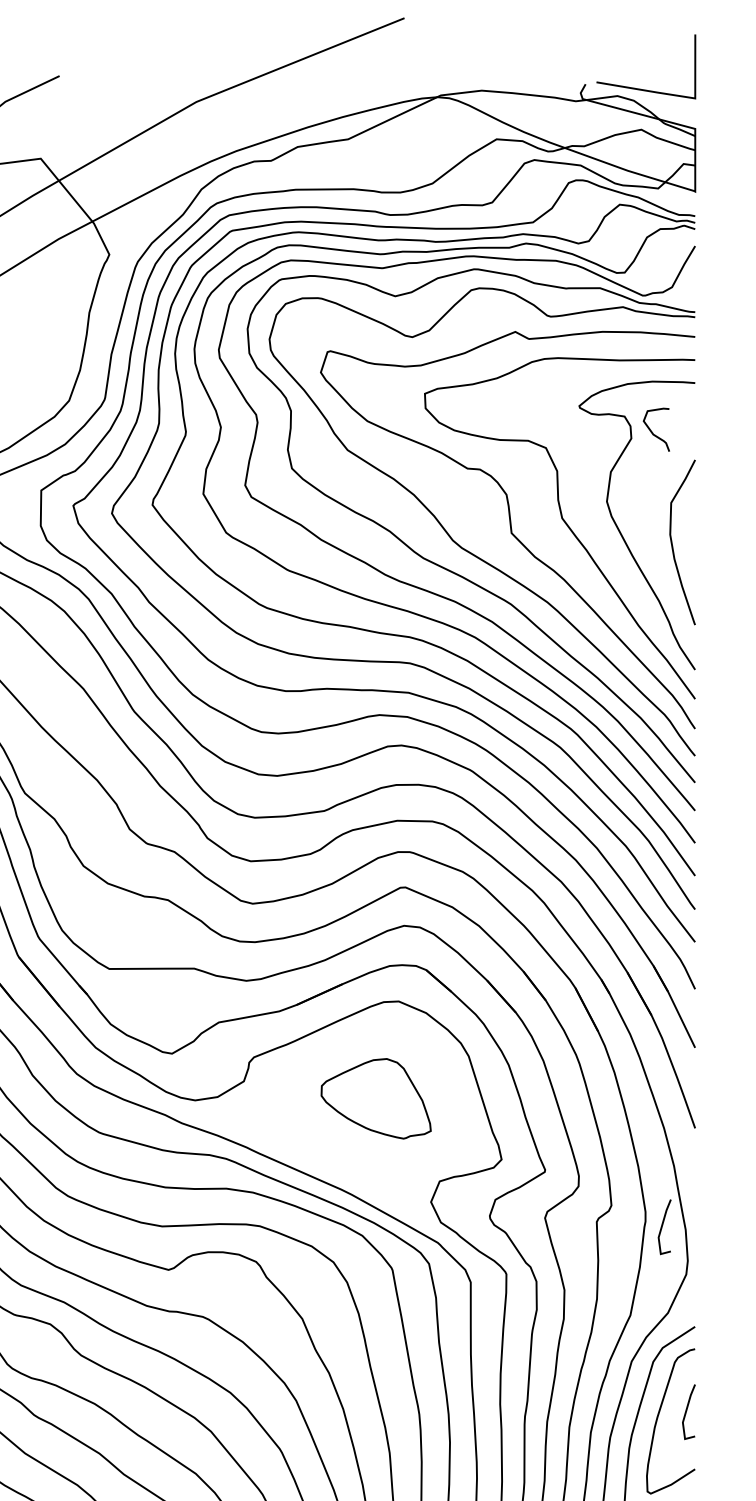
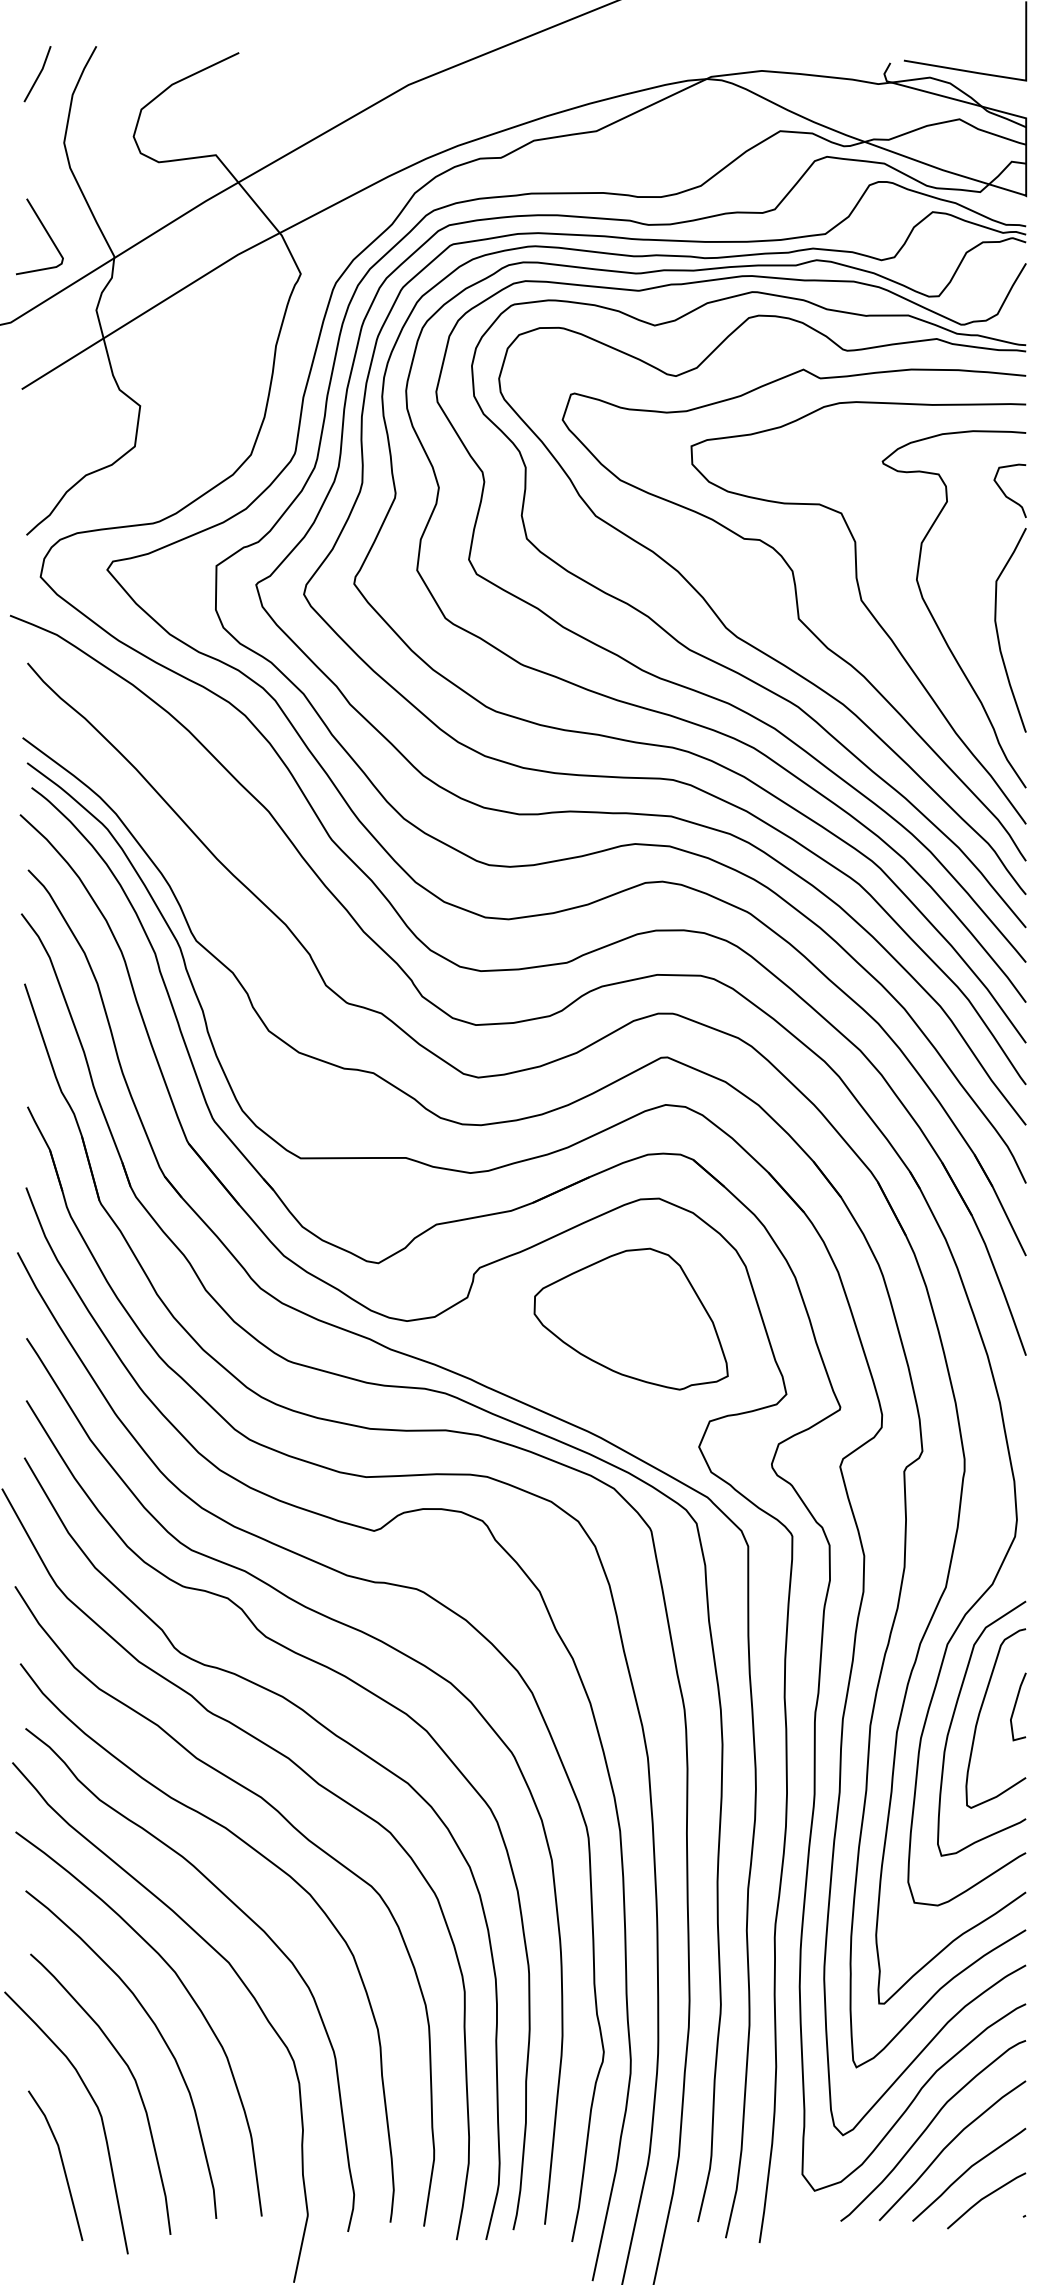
curve: (652, 431) -> (1005, 493), moved
part: (375, 1098) -> (630, 1318), size x1.43
line: (663, 1225) -> (986, 1475), removed

